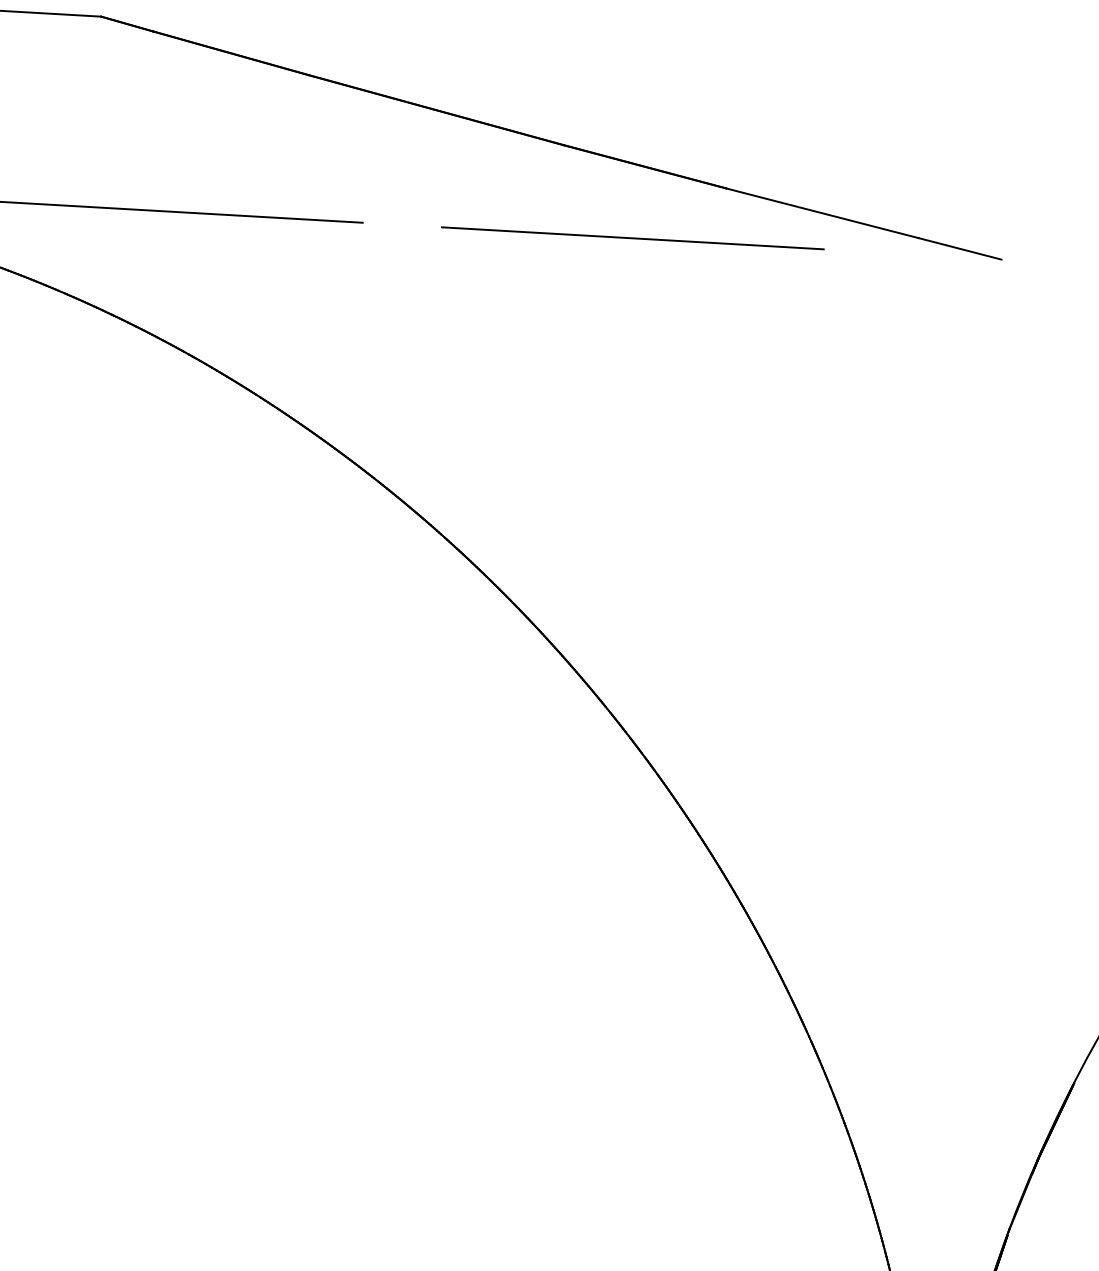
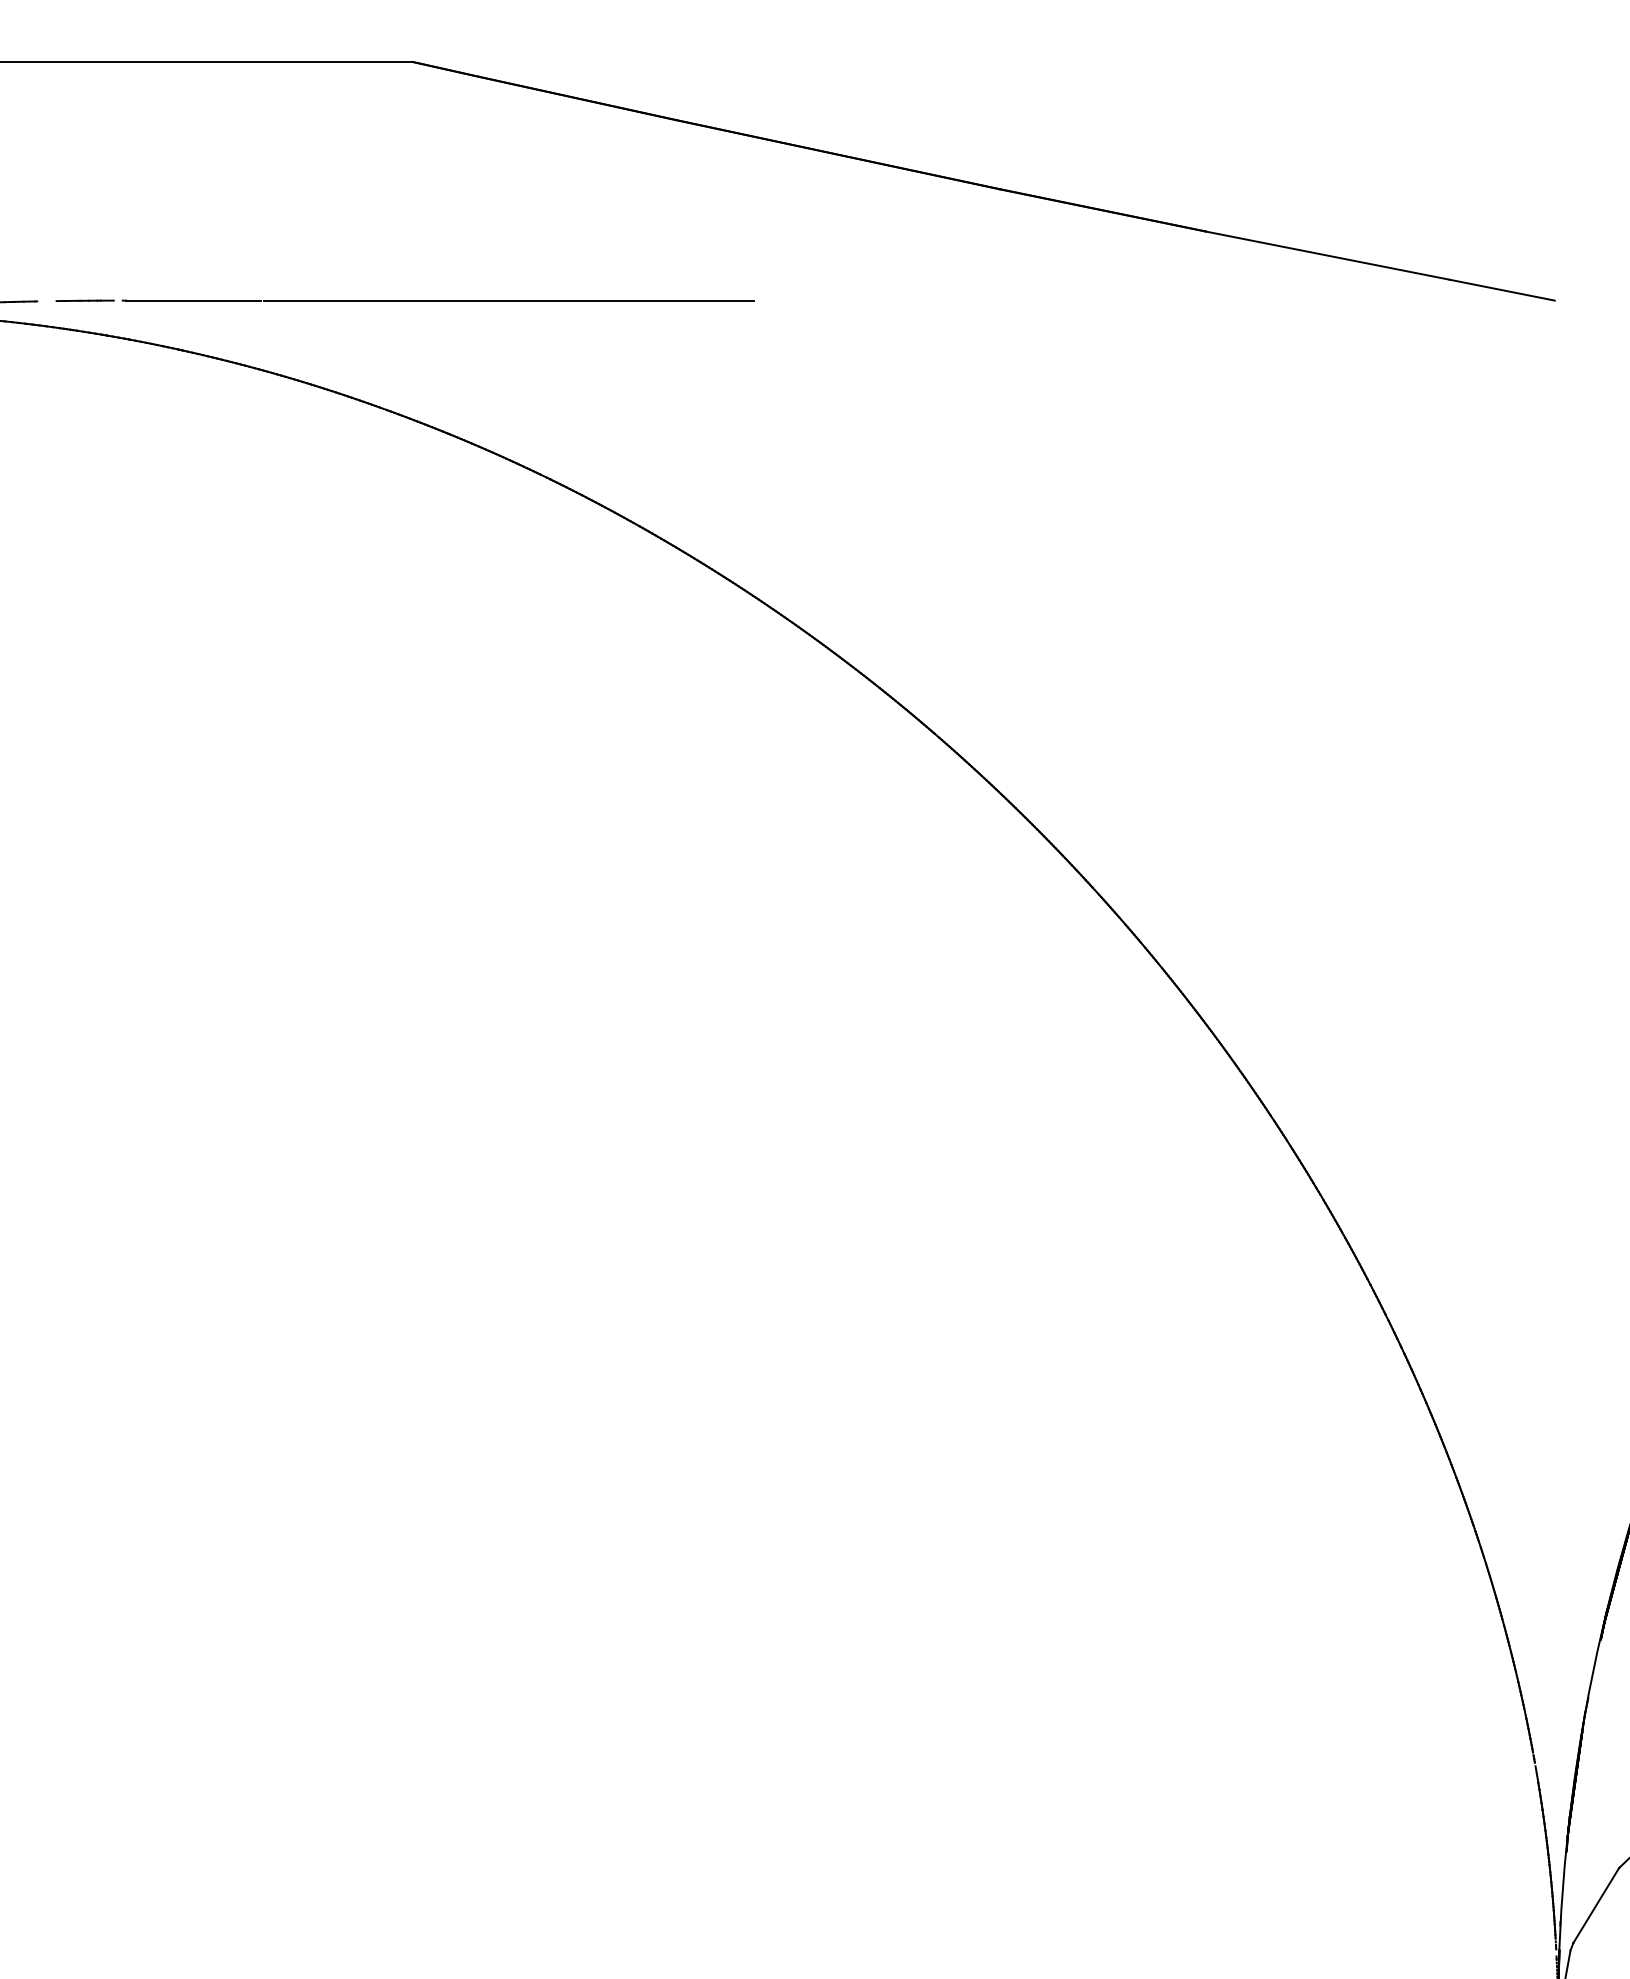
line: (632, 238) -> (1092, 300), removed

